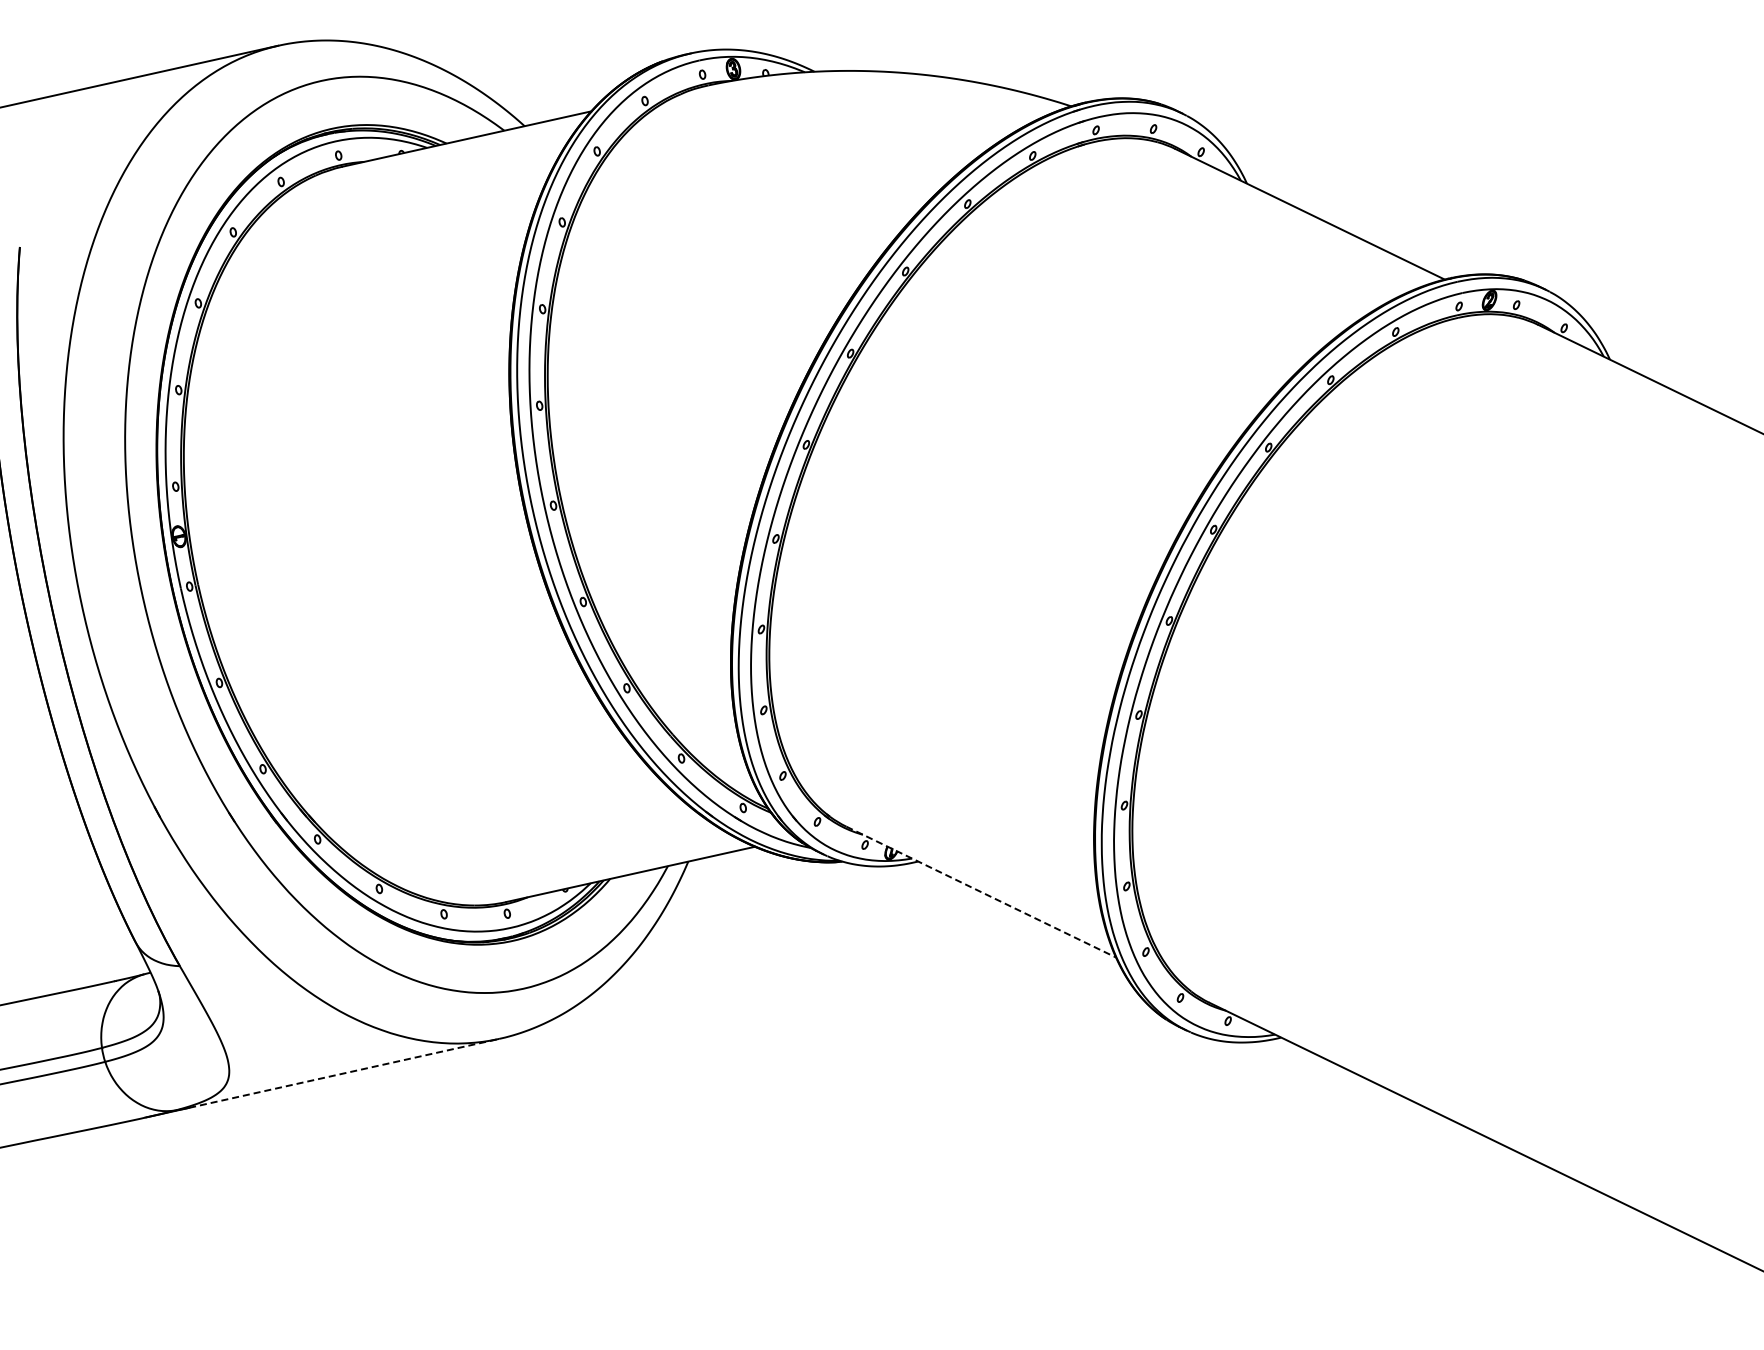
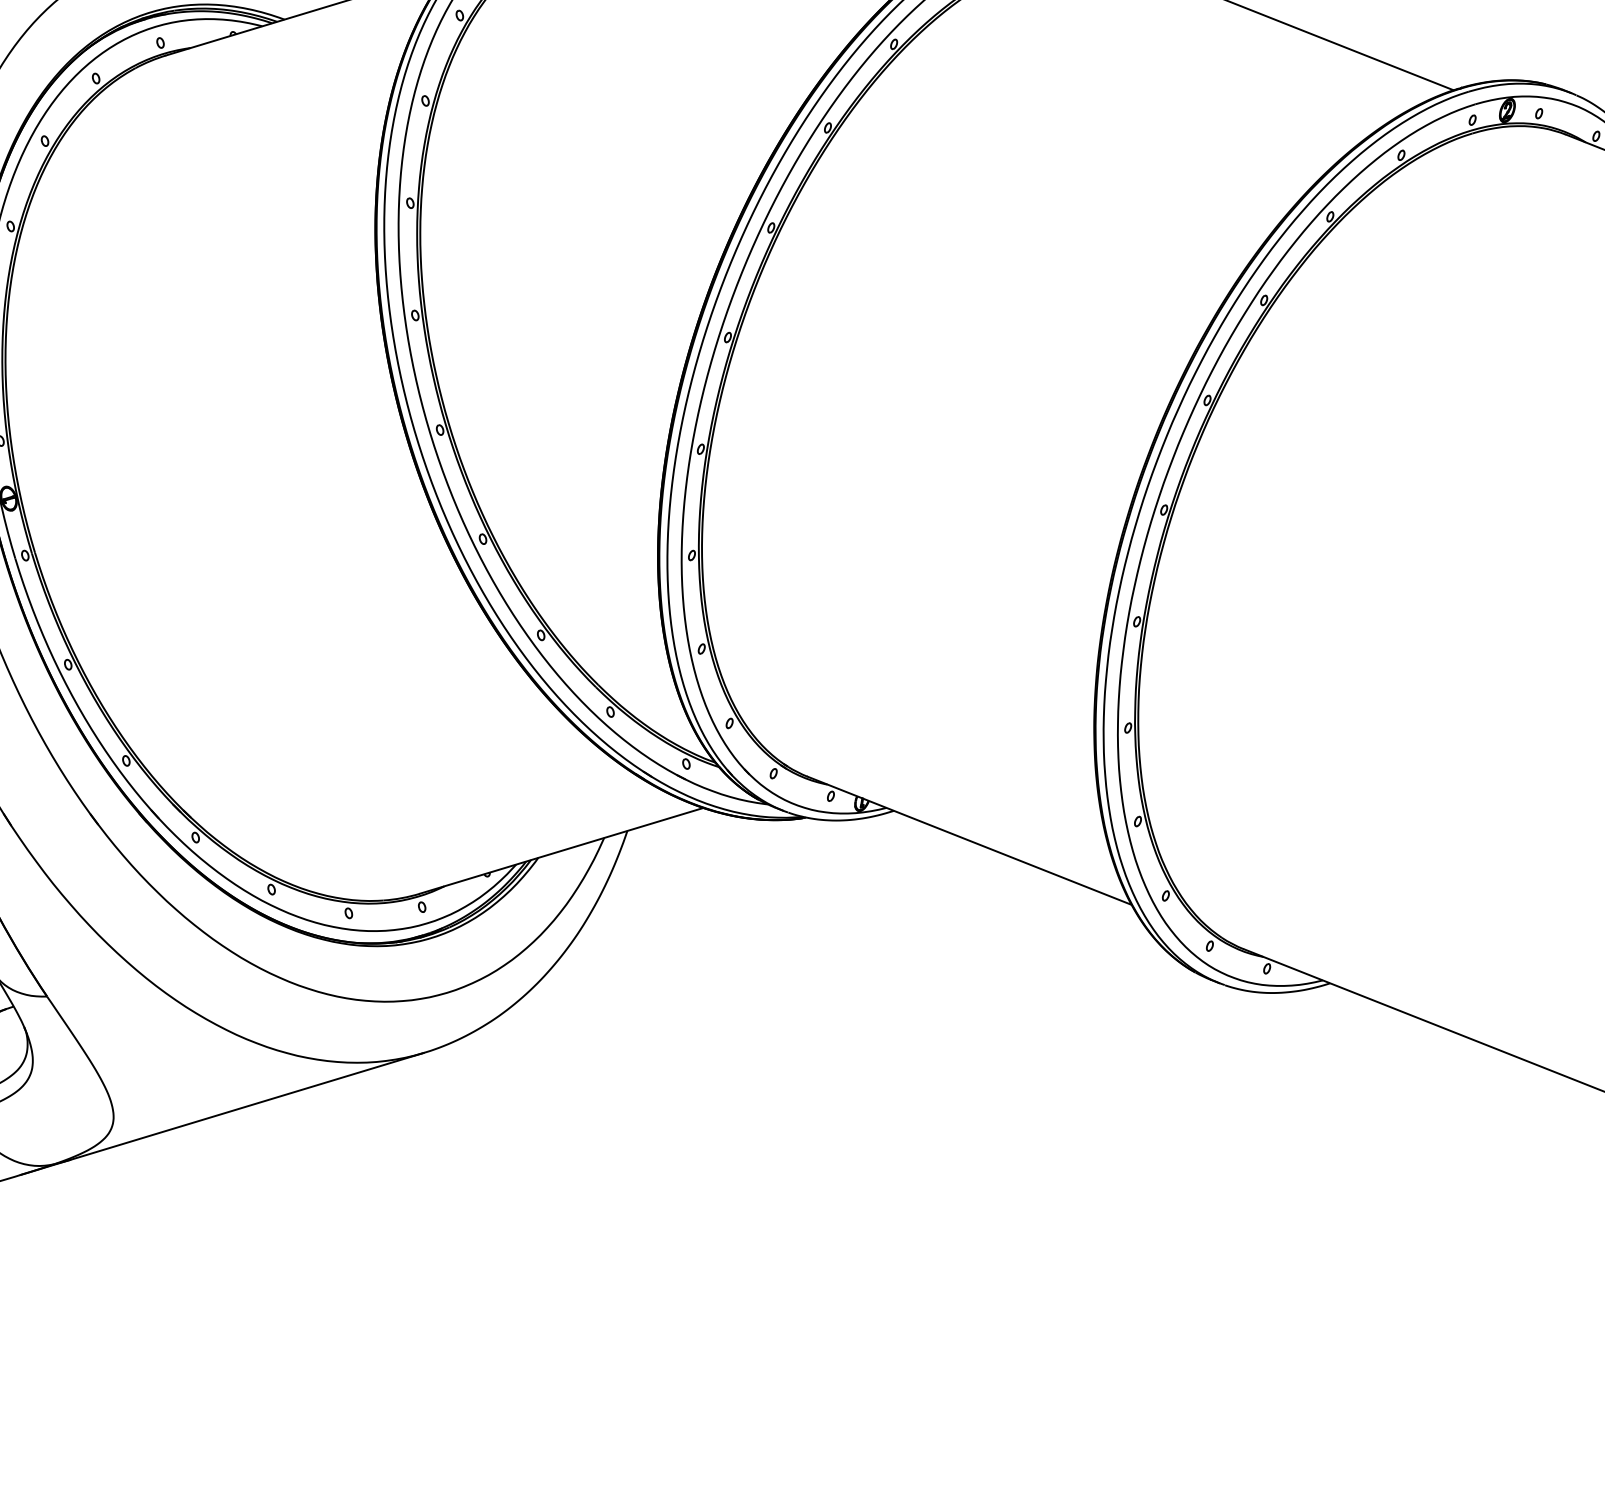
line: (981, 892) -> (969, 841), dashed -> solid
line: (344, 1073) -> (247, 1106), dashed -> solid

